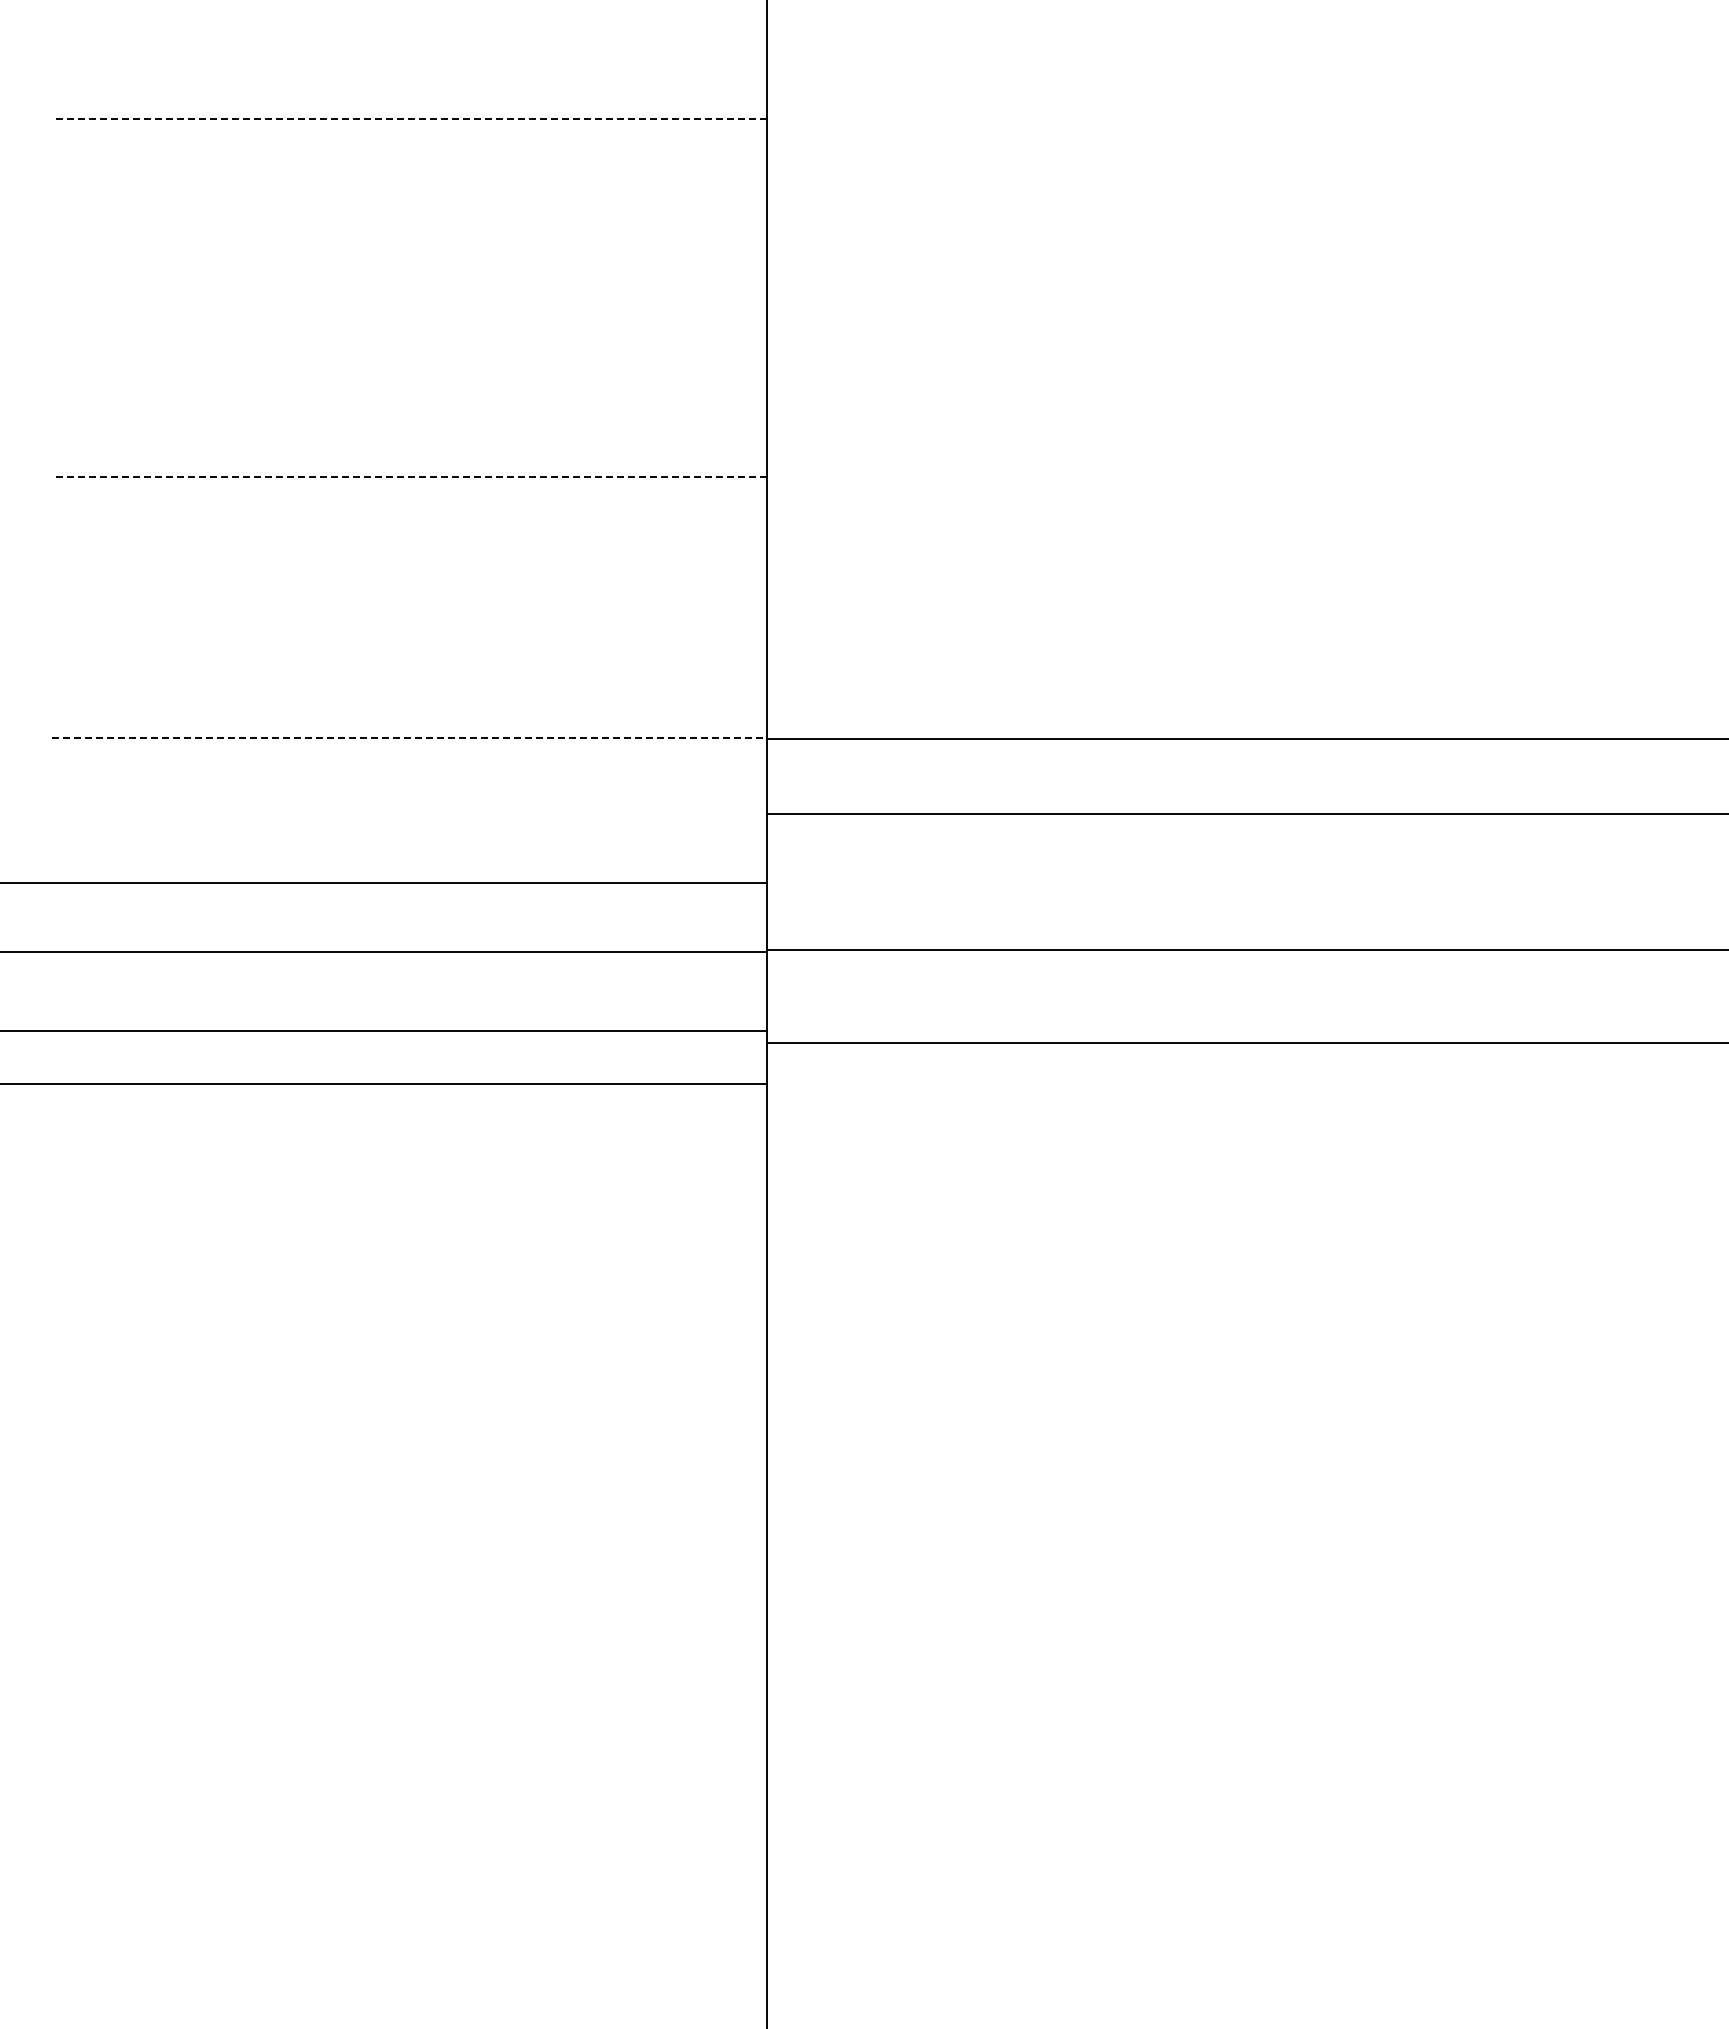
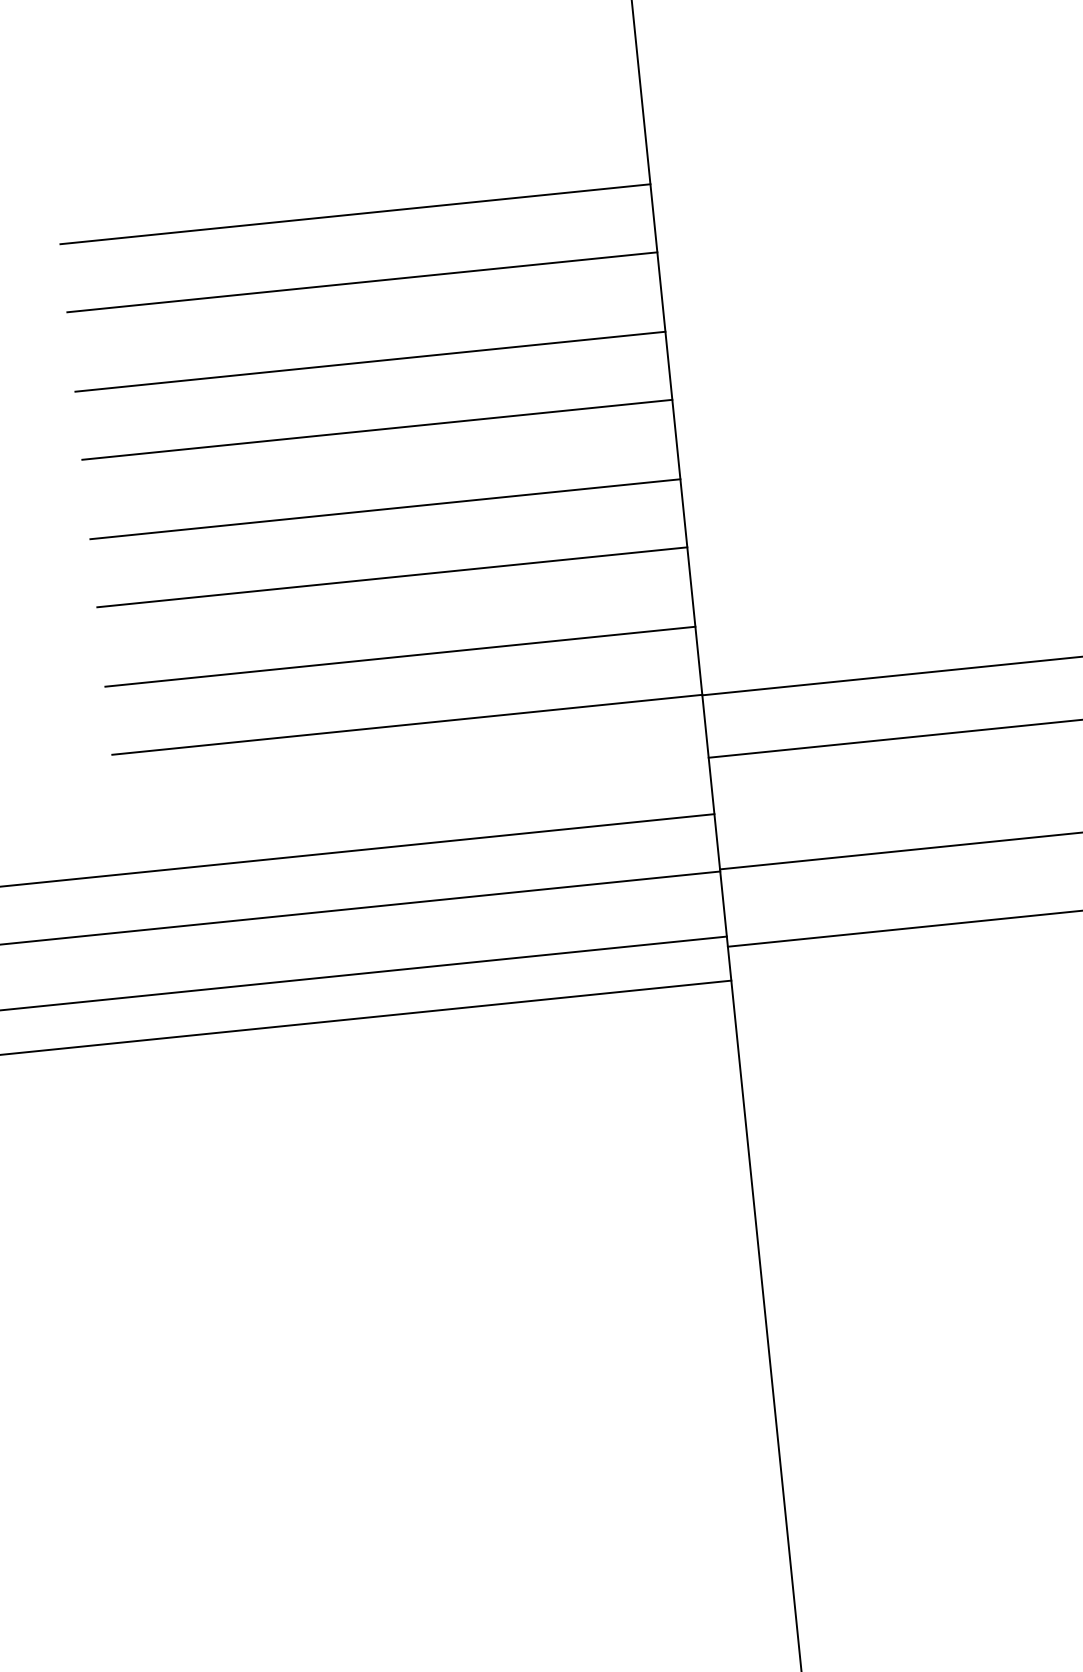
line: (409, 118) -> (355, 213), dashed -> solid
line: (409, 201) -> (362, 282), added
line: (409, 297) -> (370, 361), added
line: (409, 380) -> (377, 430), added
line: (409, 476) -> (385, 509), dashed -> solid
line: (409, 559) -> (392, 577), added
line: (409, 655) -> (400, 656), added
line: (409, 737) -> (407, 724), dashed -> solid

